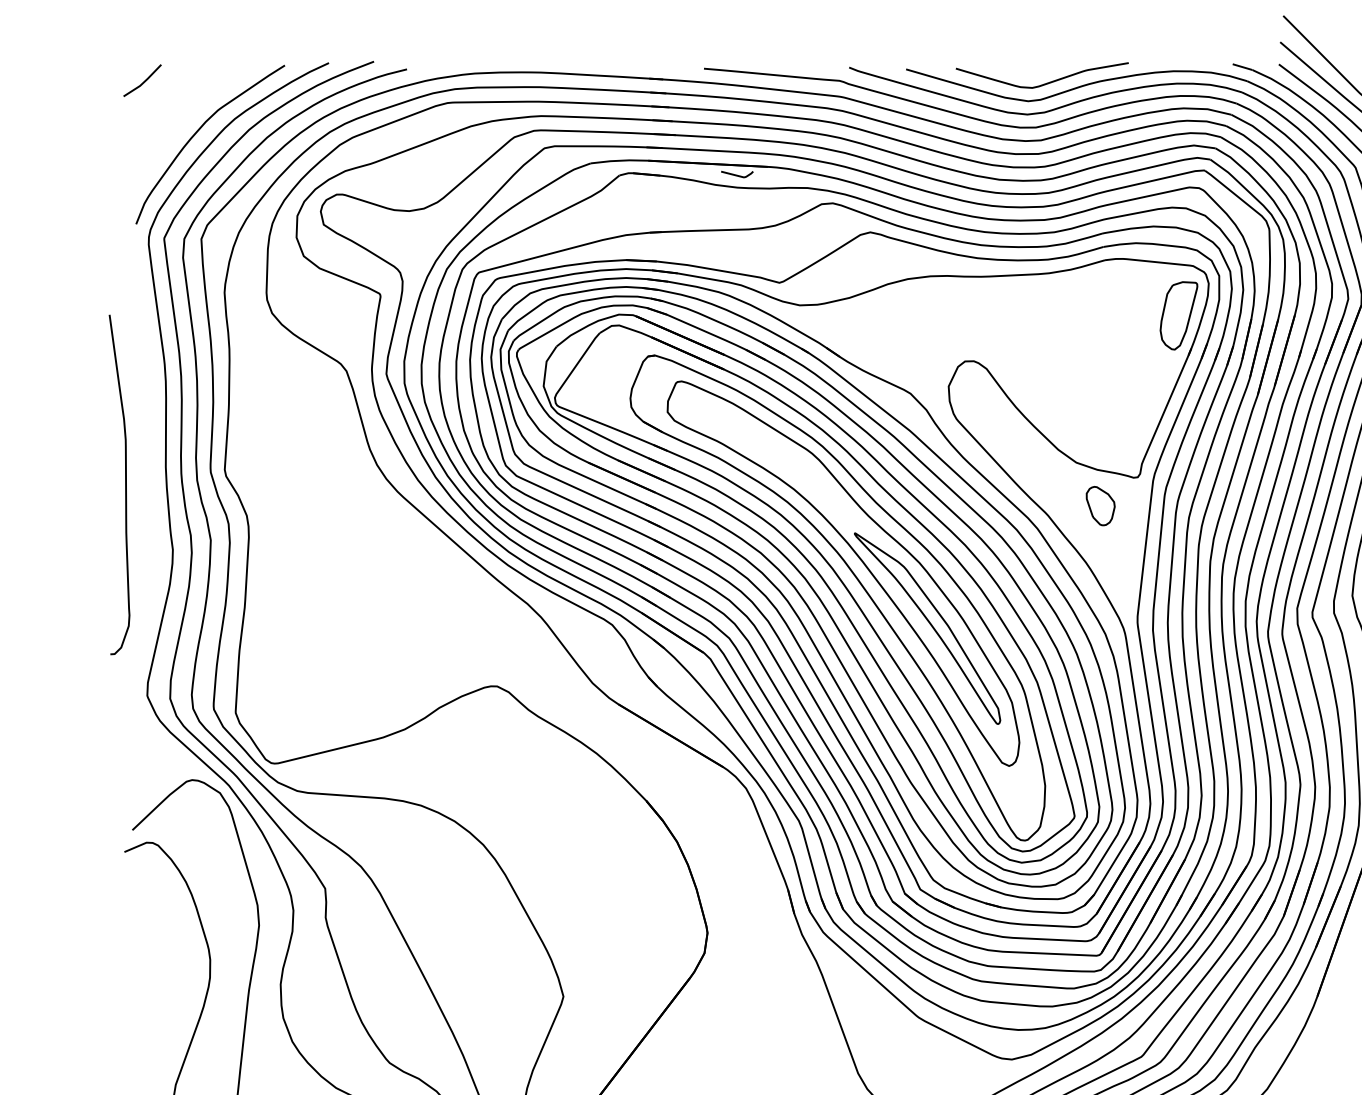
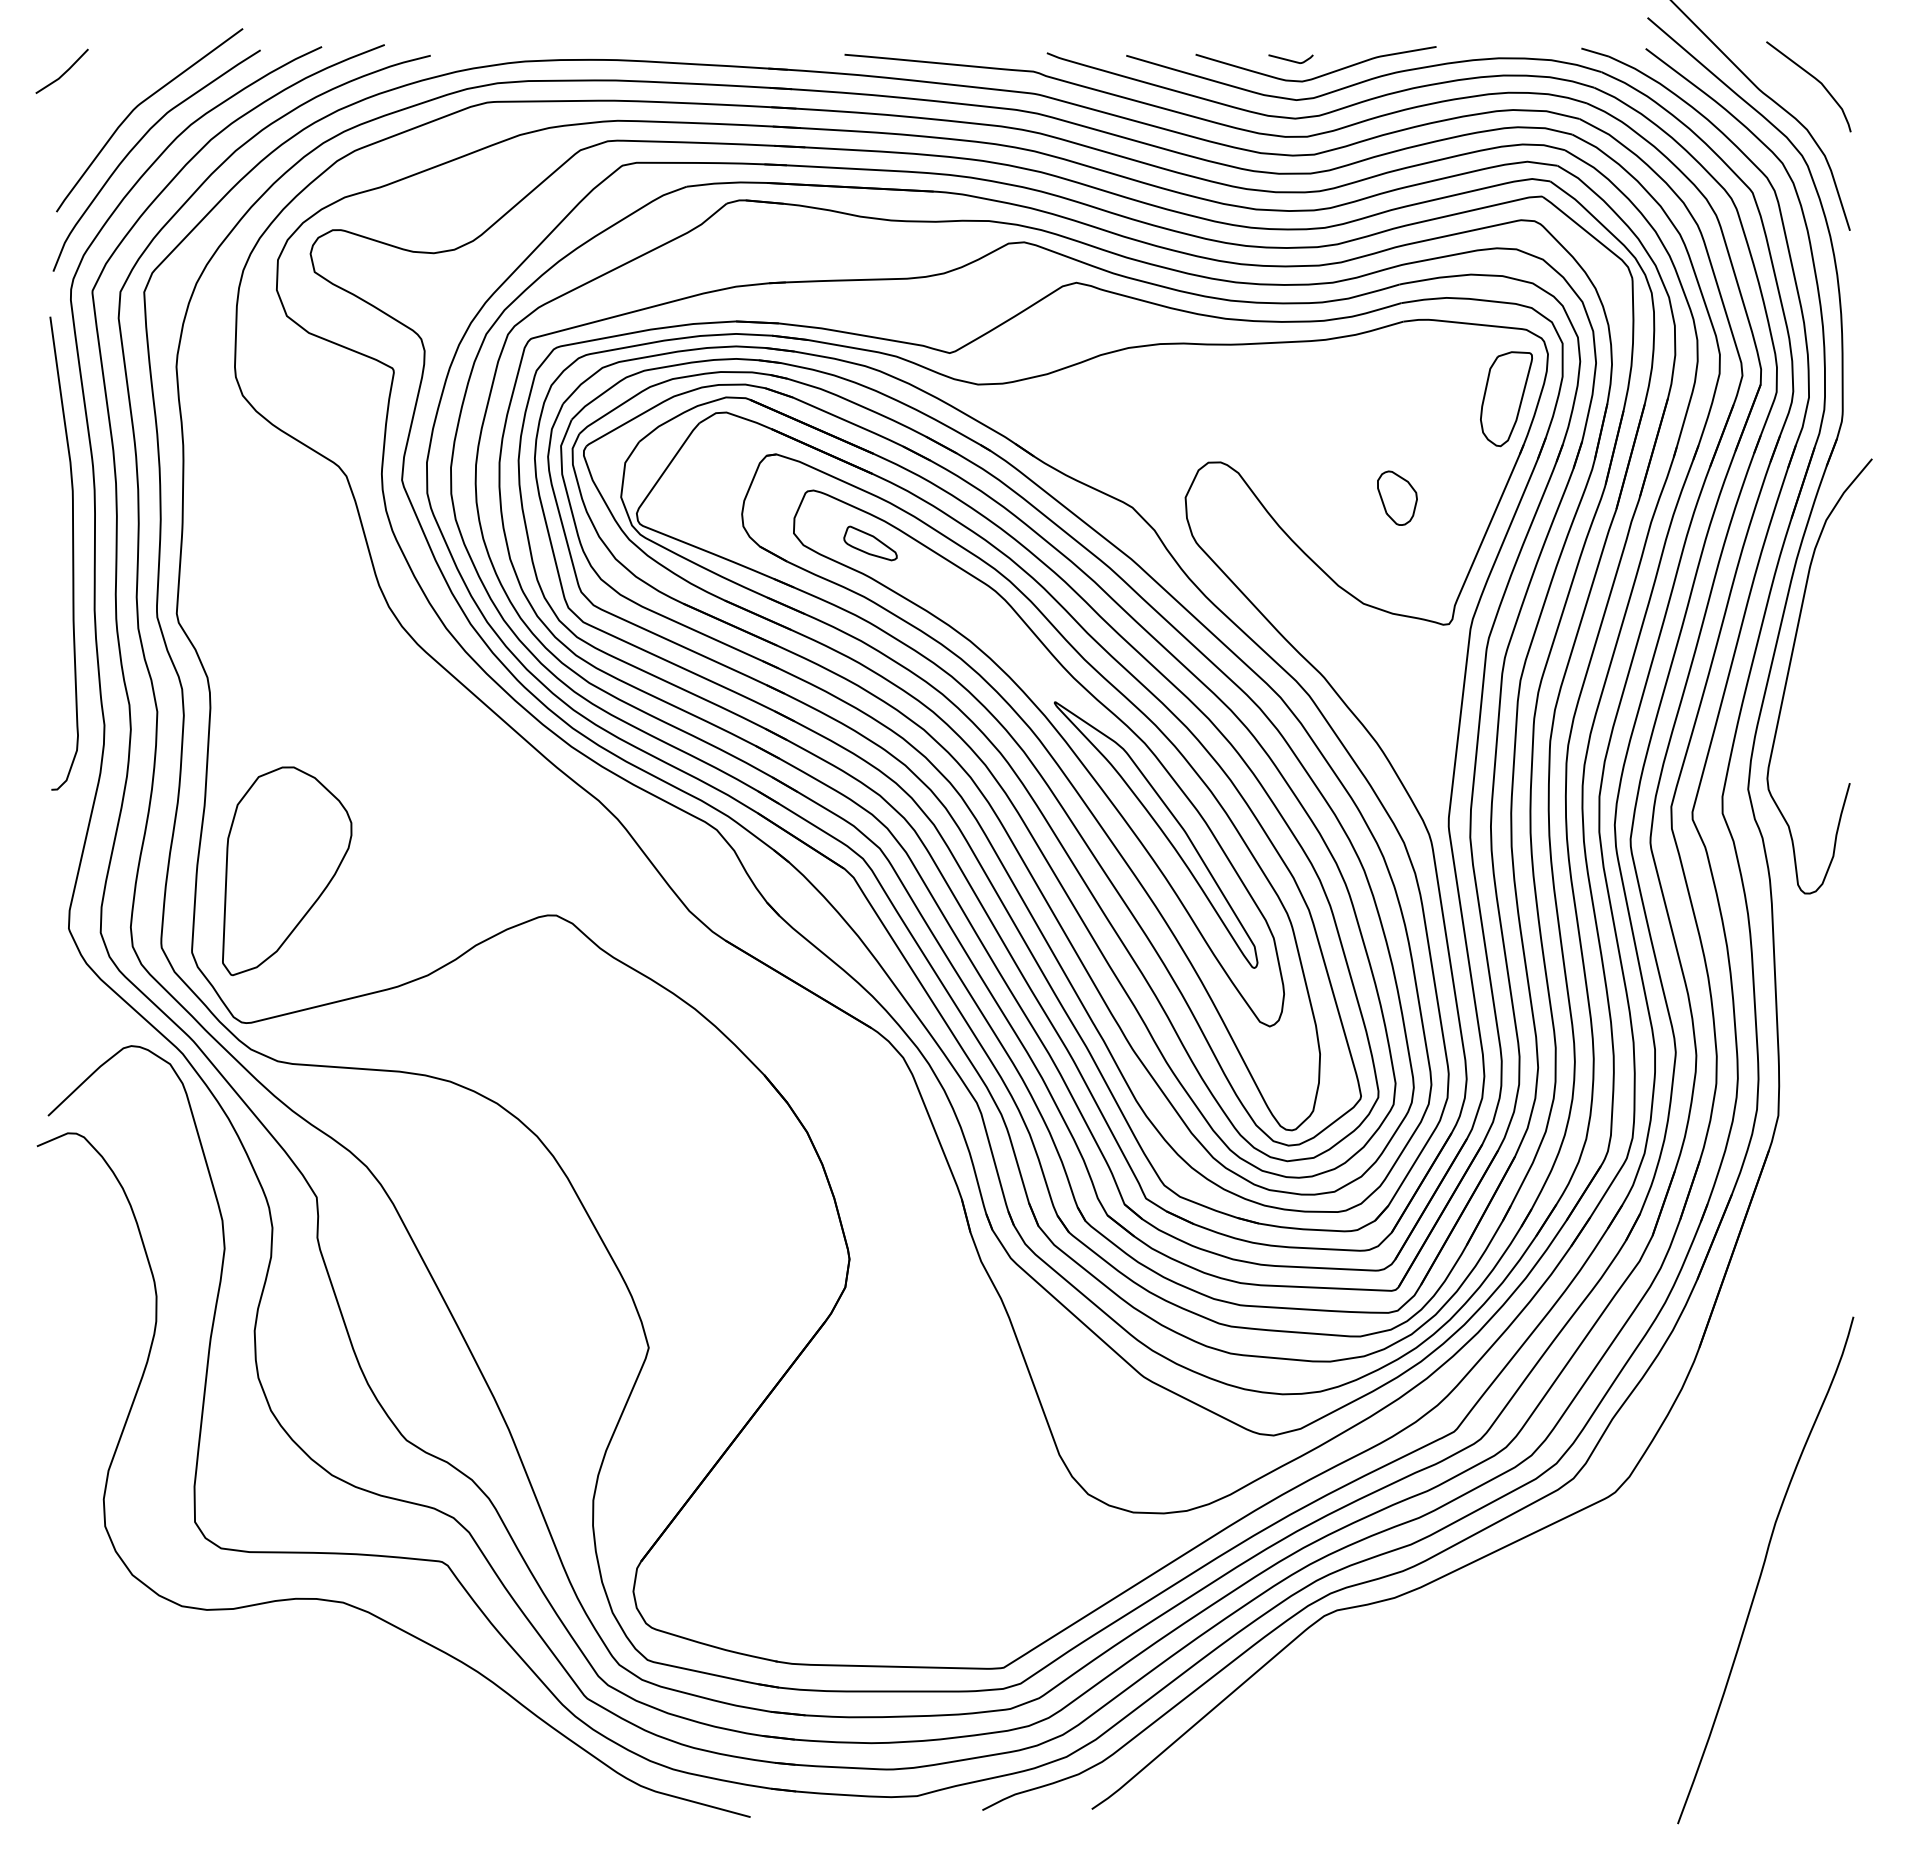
curve: (196, 106) -> (137, 107), added
curve: (736, 174) -> (1290, 59), moved
part: (722, 419) -> (870, 543), added
curve: (125, 484) -> (72, 553), moved
part: (1100, 505) -> (1397, 497), moved
part: (304, 654) -> (287, 871), added

